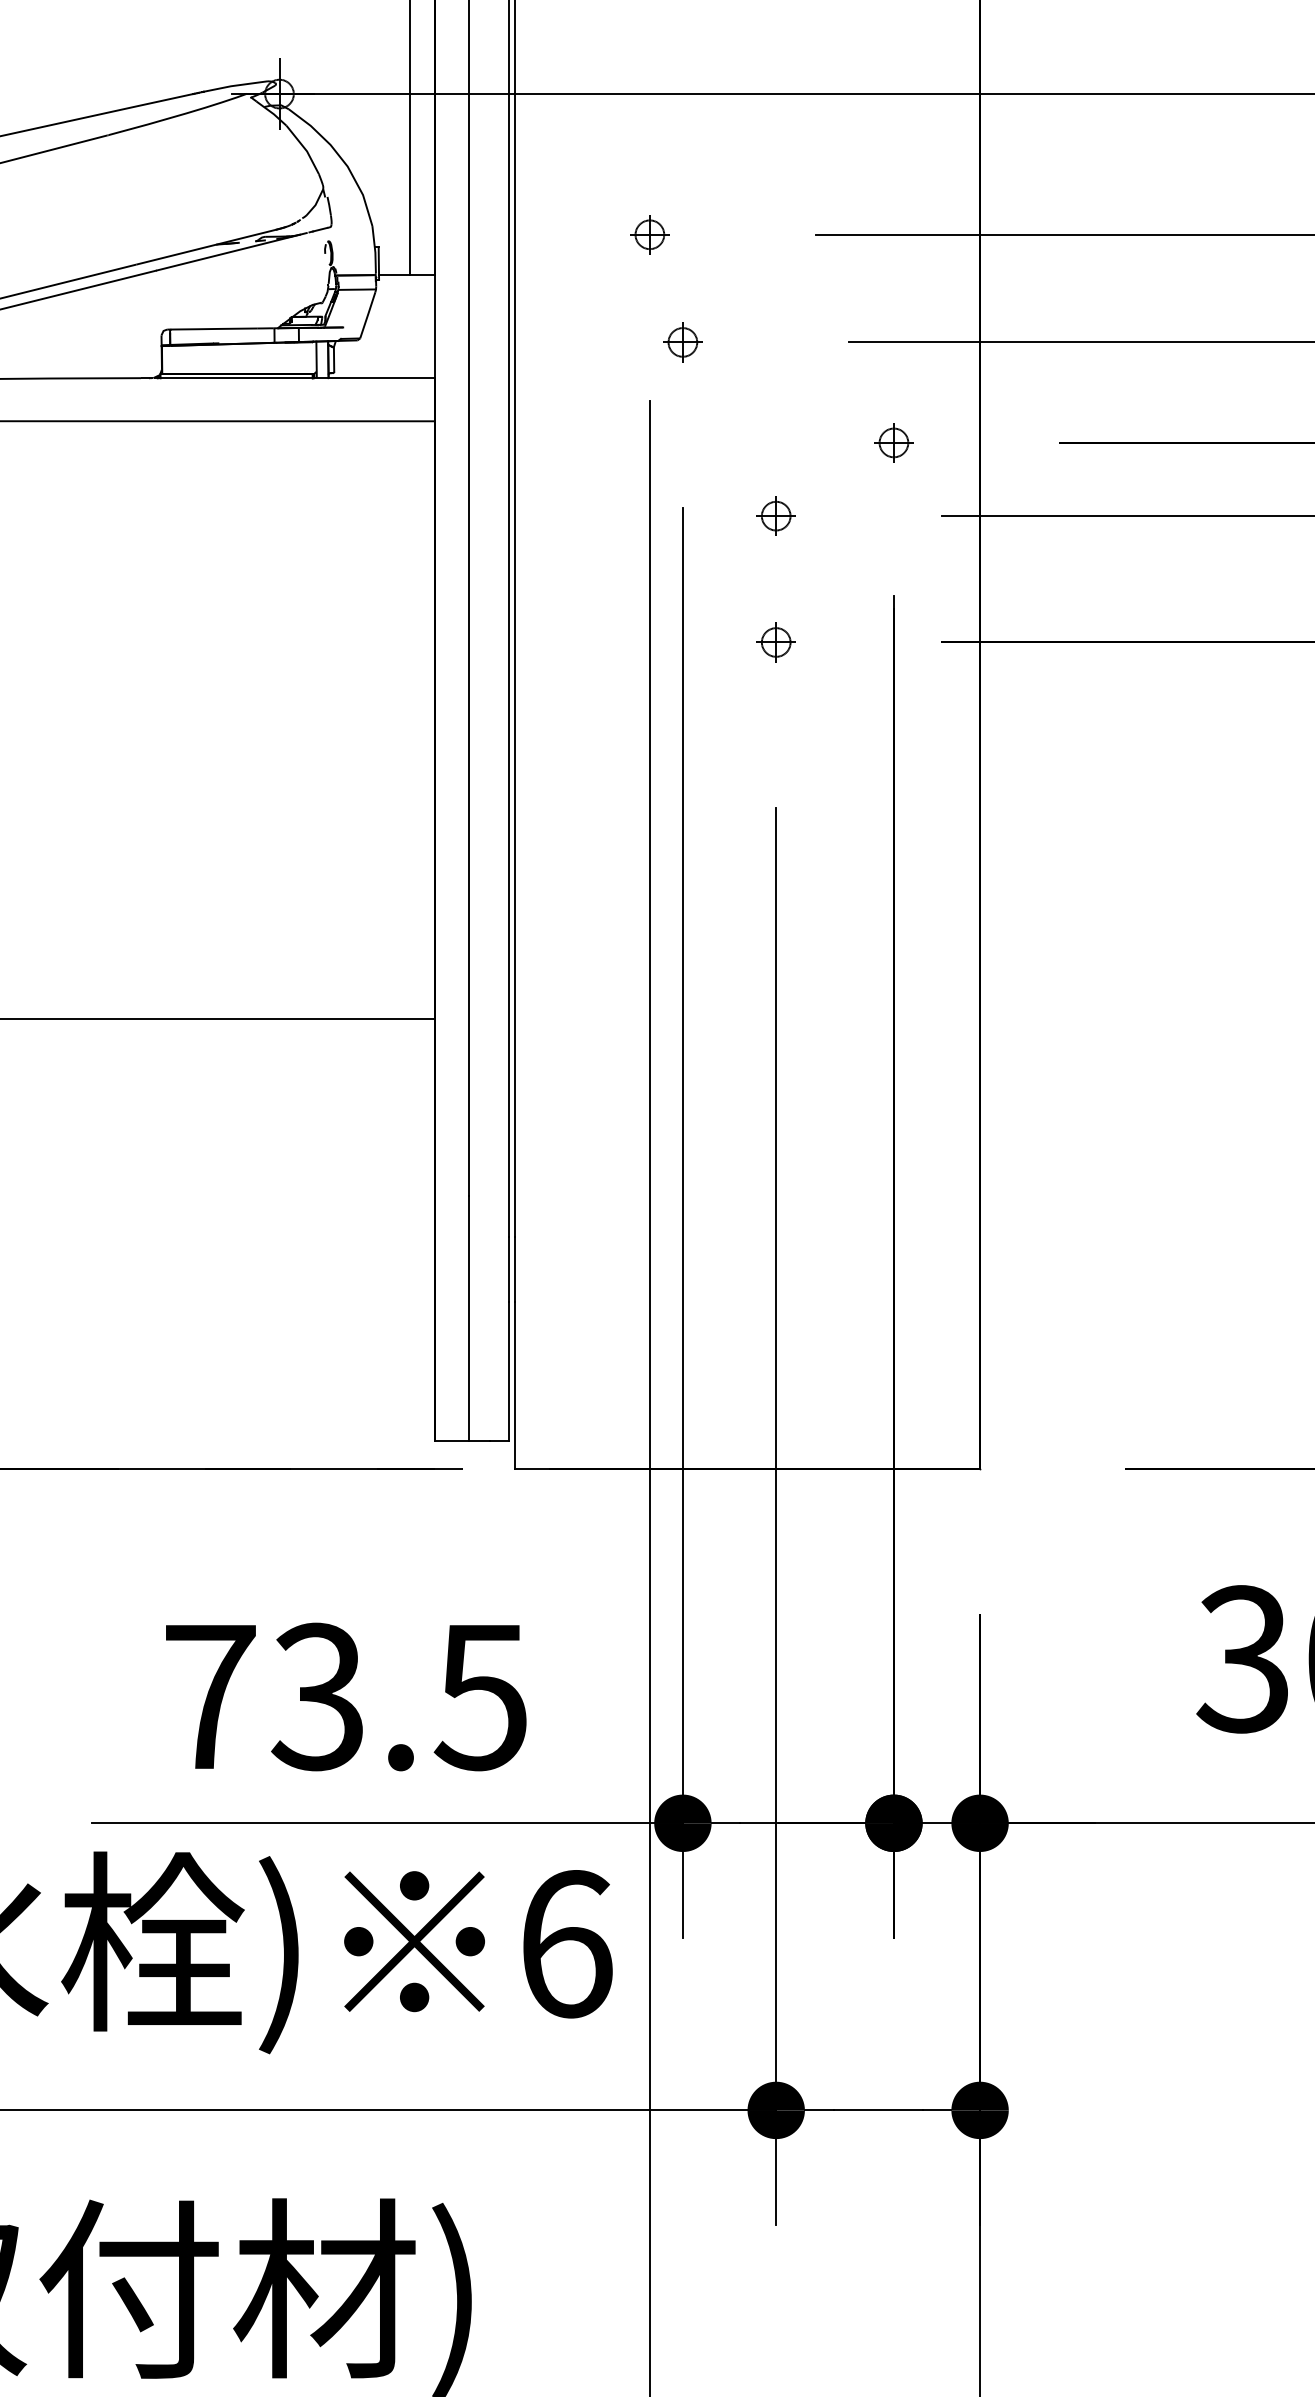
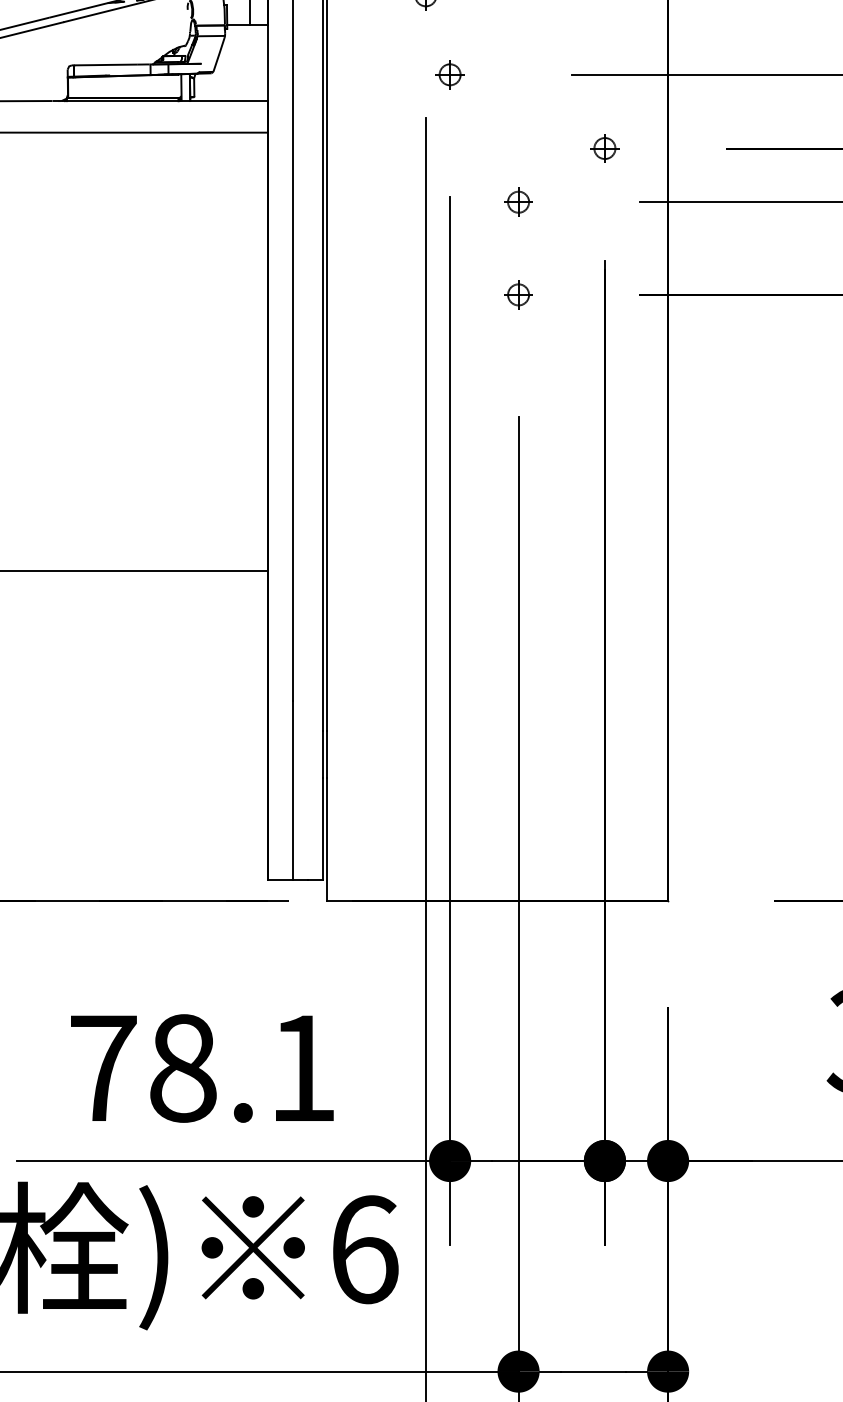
text: (398, 1696) -> (241, 1068), 73.5 -> 78.1

